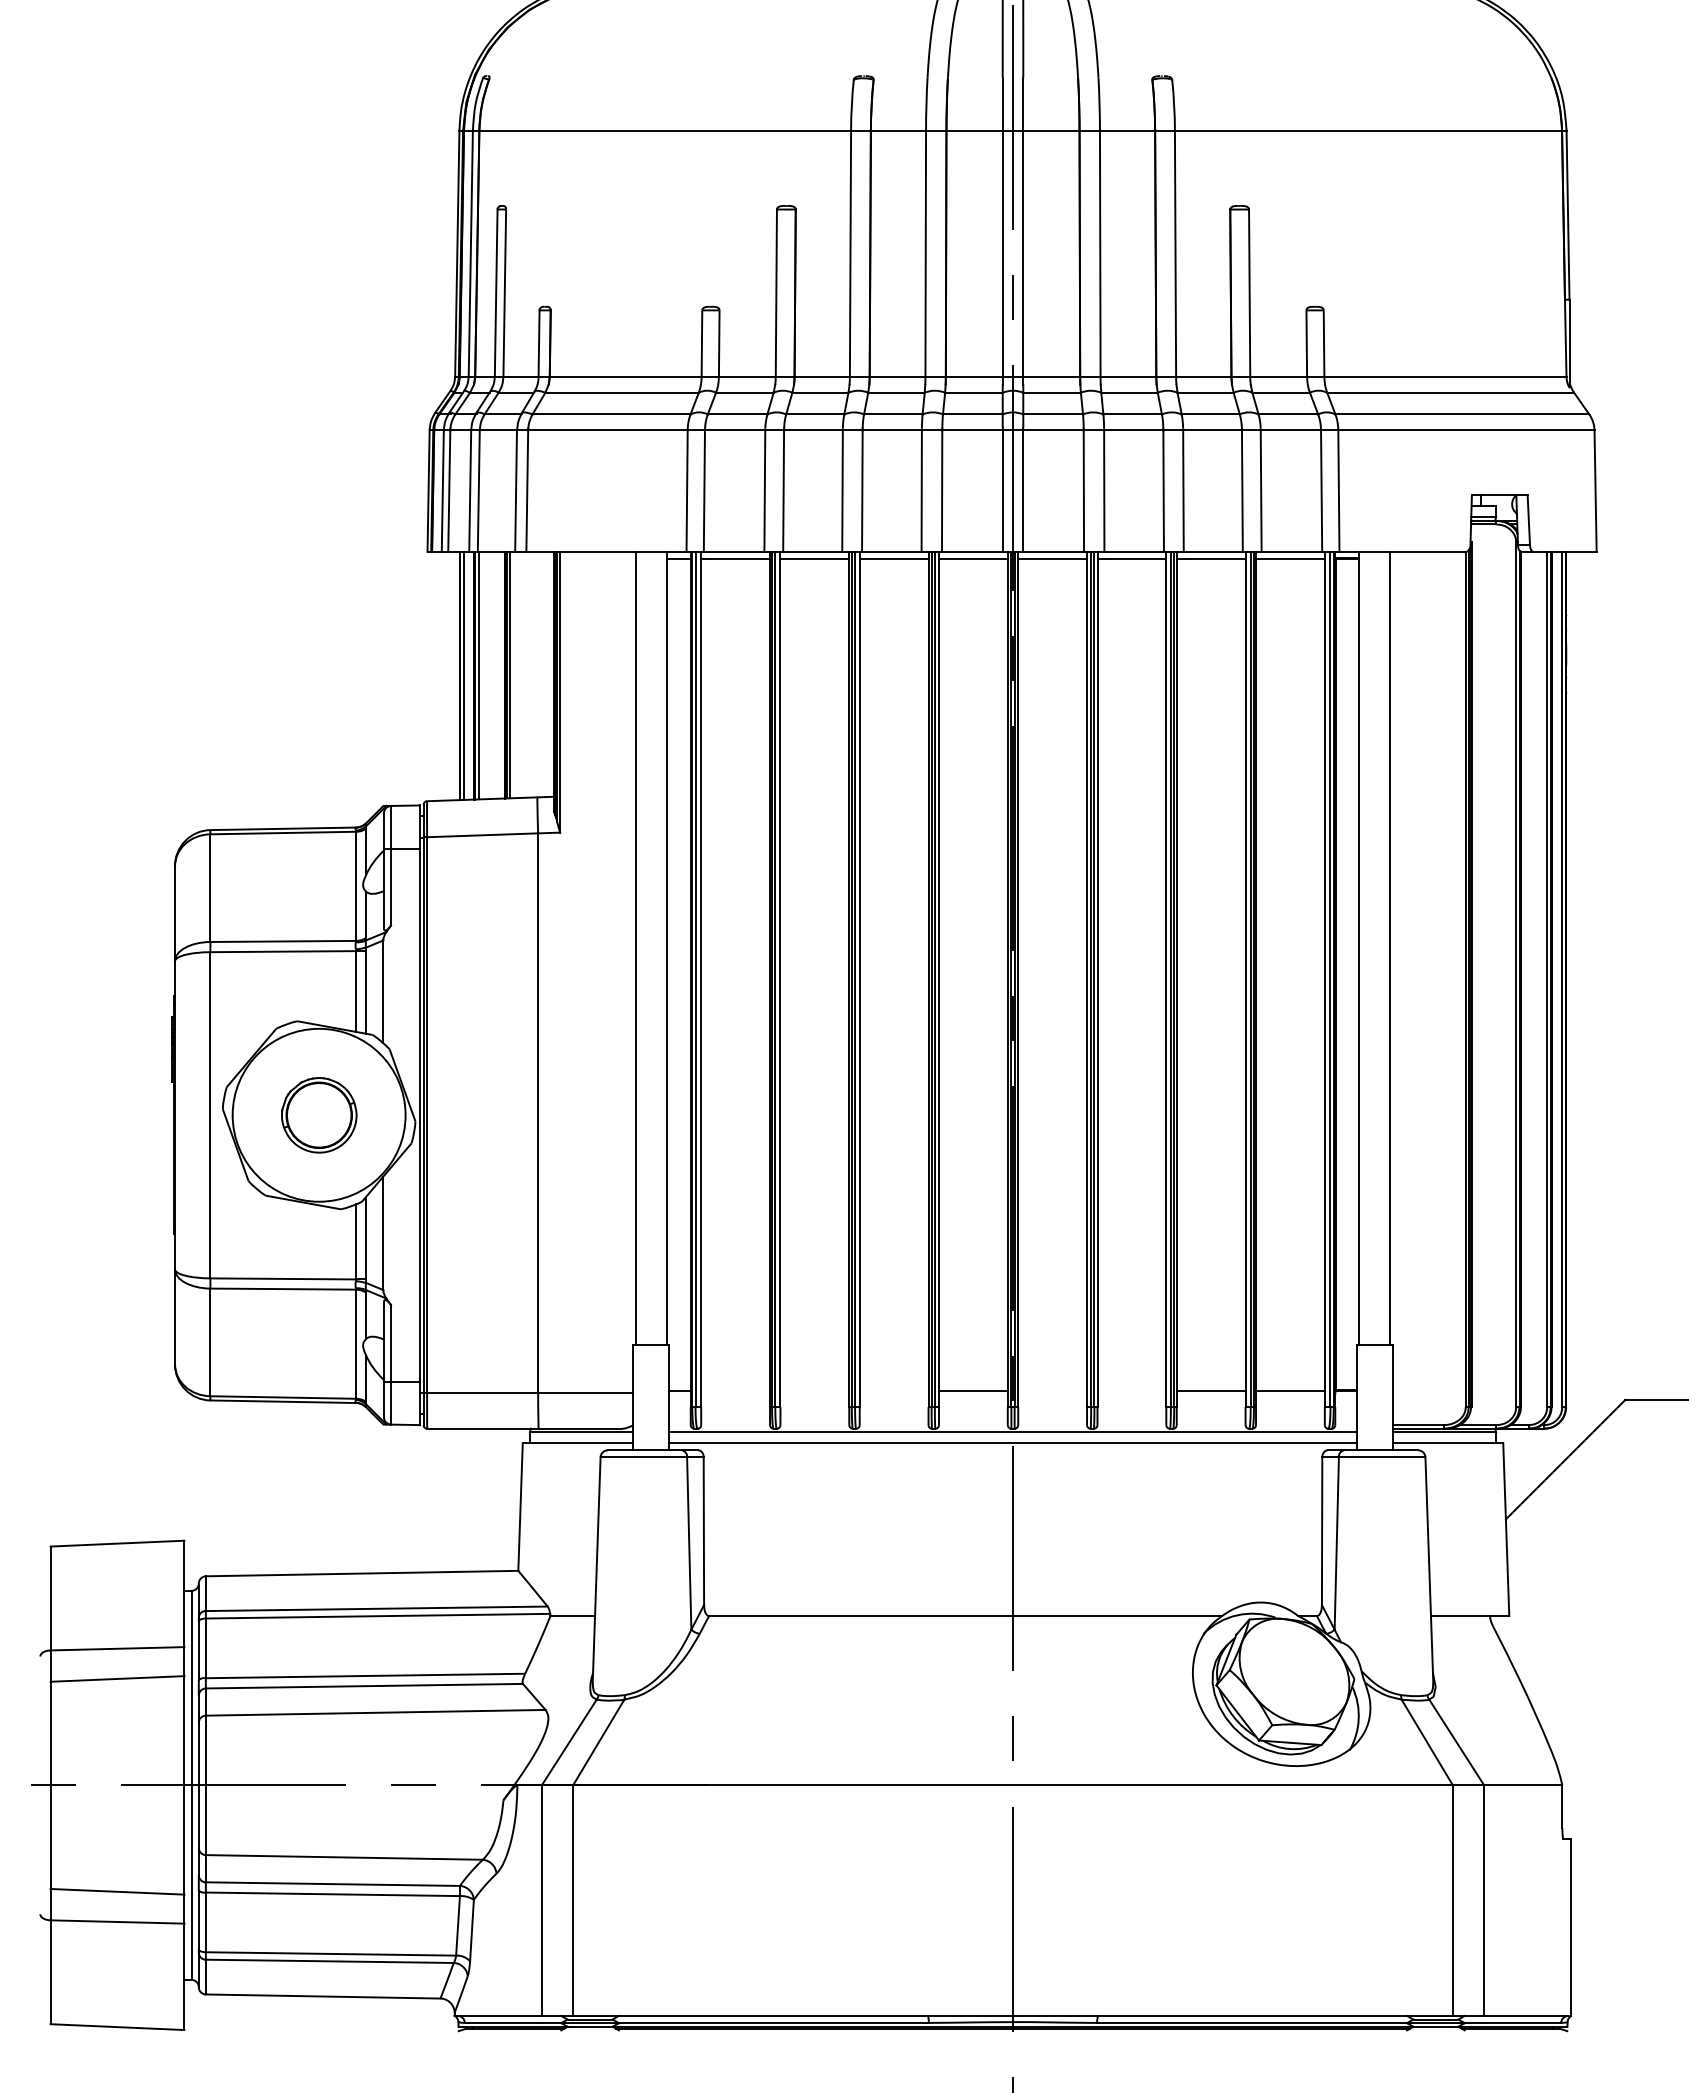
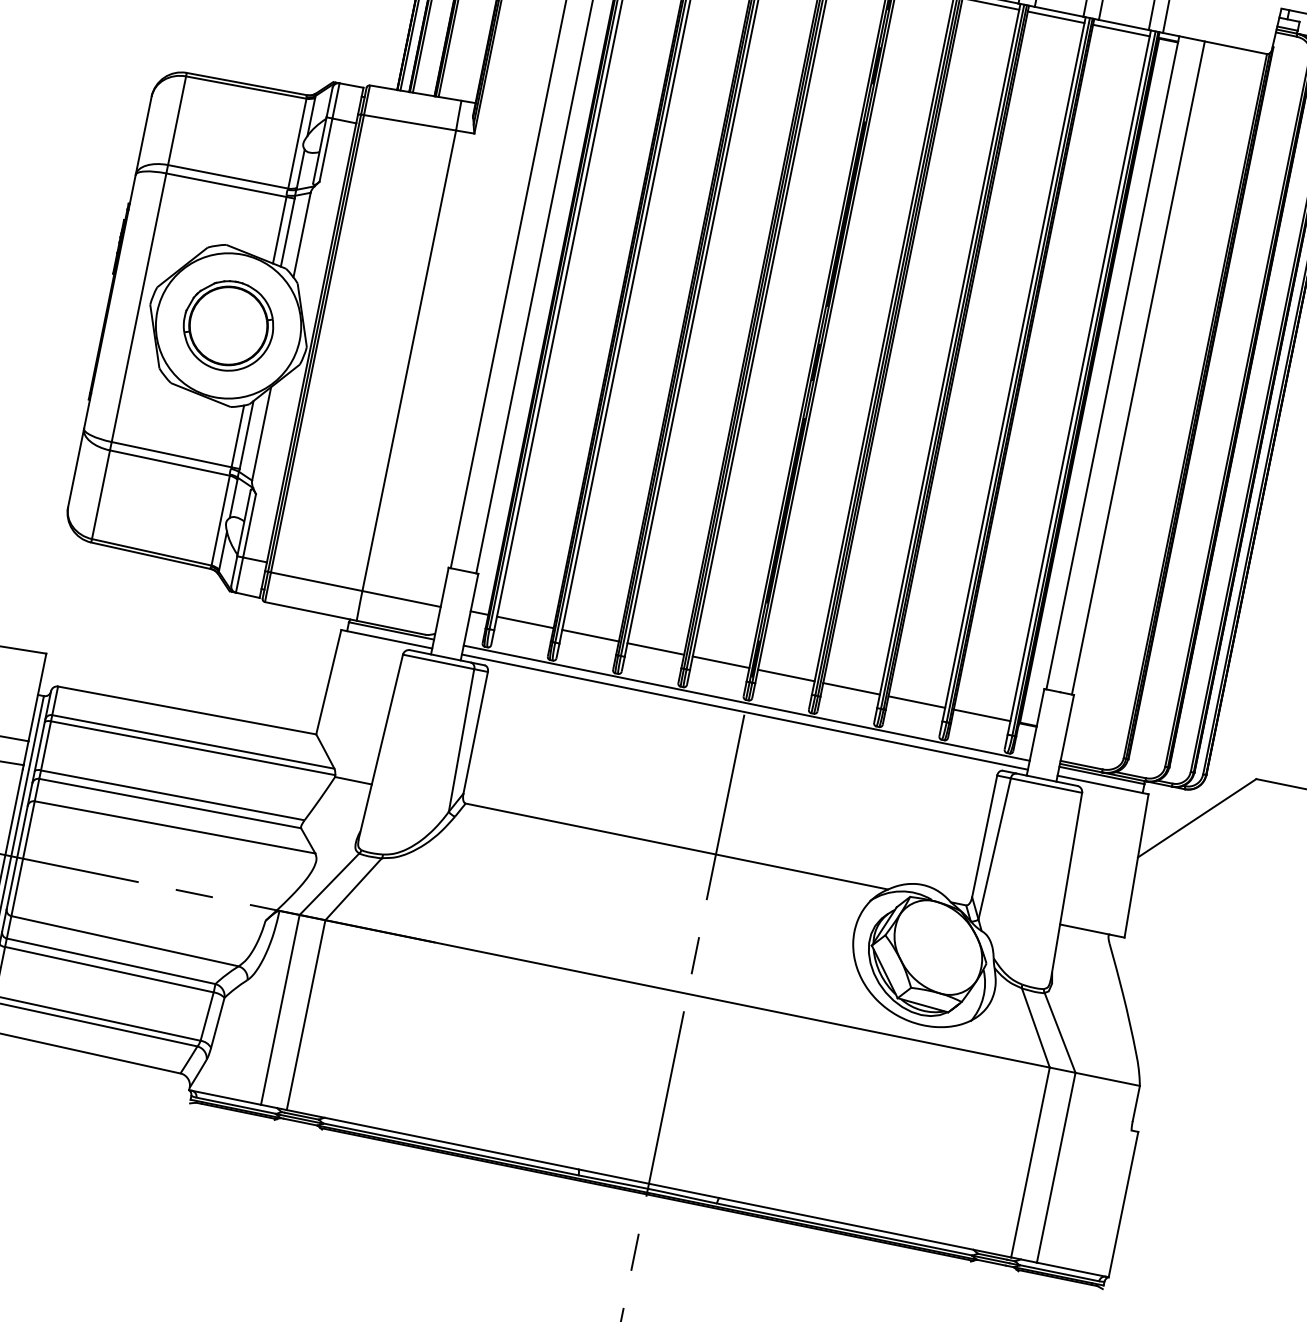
part: (319, 1115) -> (228, 326), size x1.43
line: (735, 1390) -> (525, 622), added
line: (814, 1390) -> (590, 635), added
line: (893, 1390) -> (655, 648), added
line: (1052, 1390) -> (786, 675), added
line: (1131, 1390) -> (851, 688), added

